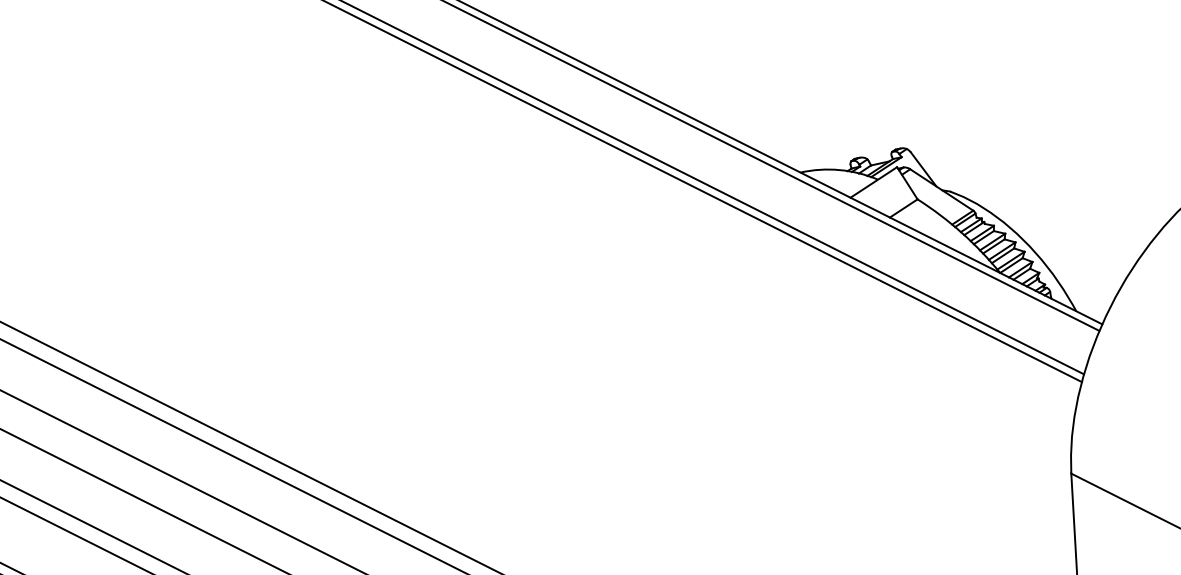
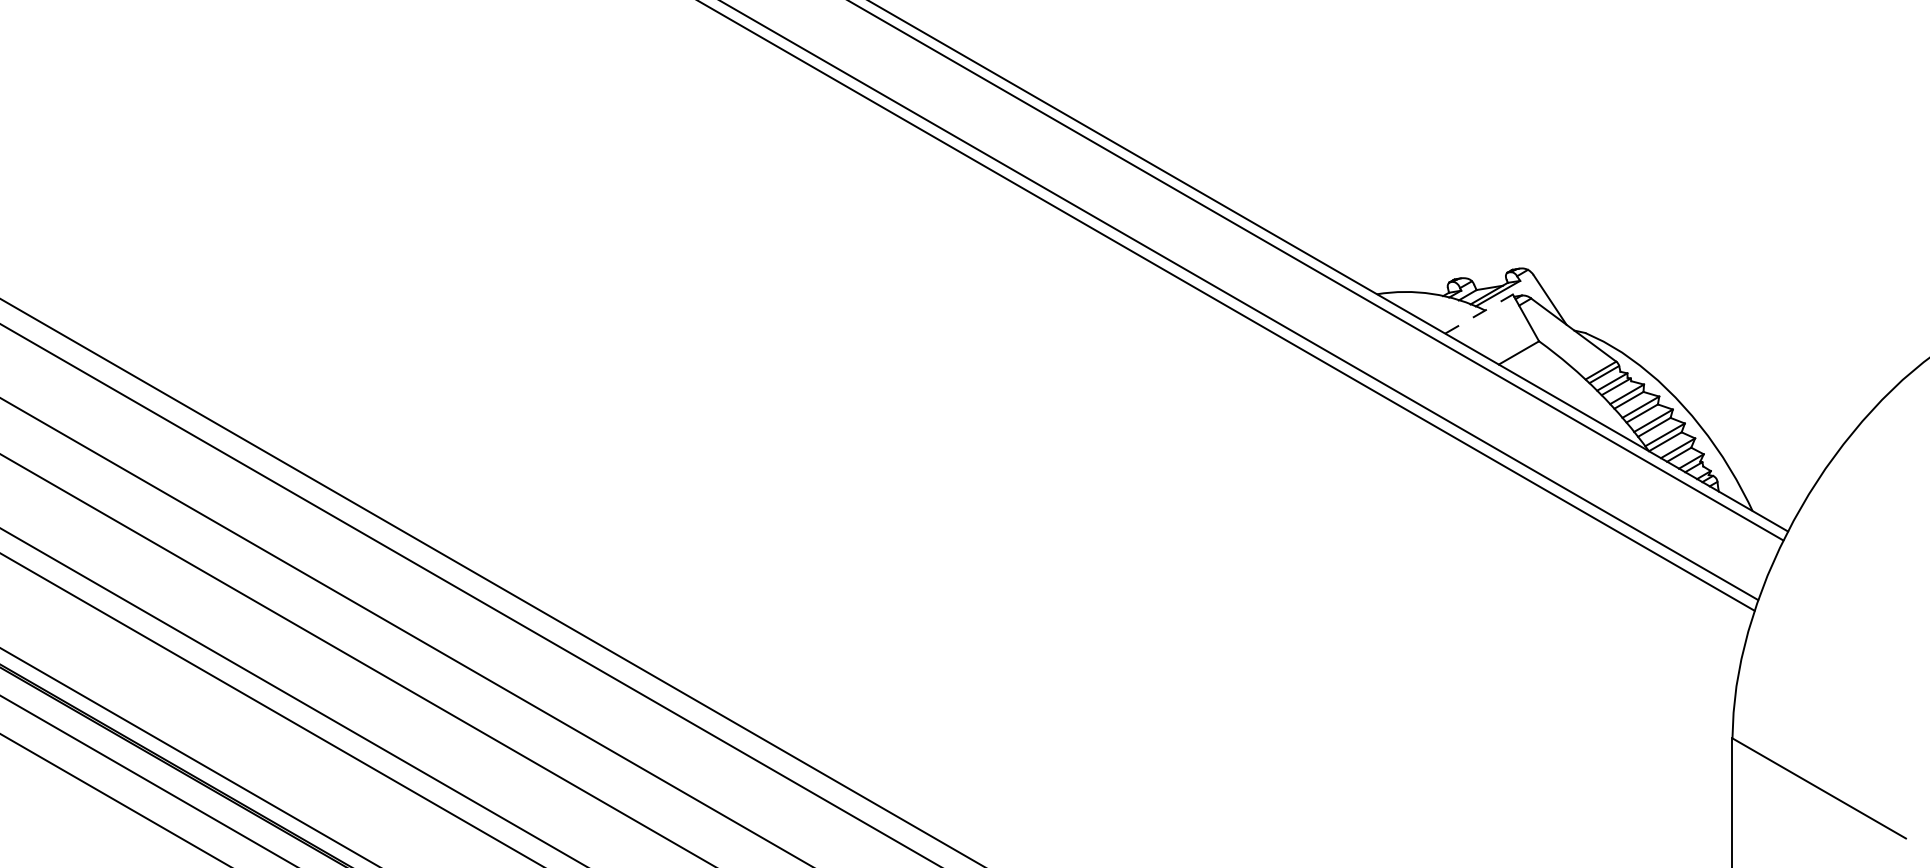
line: (874, 182) -> (1479, 313), solid -> dashed

